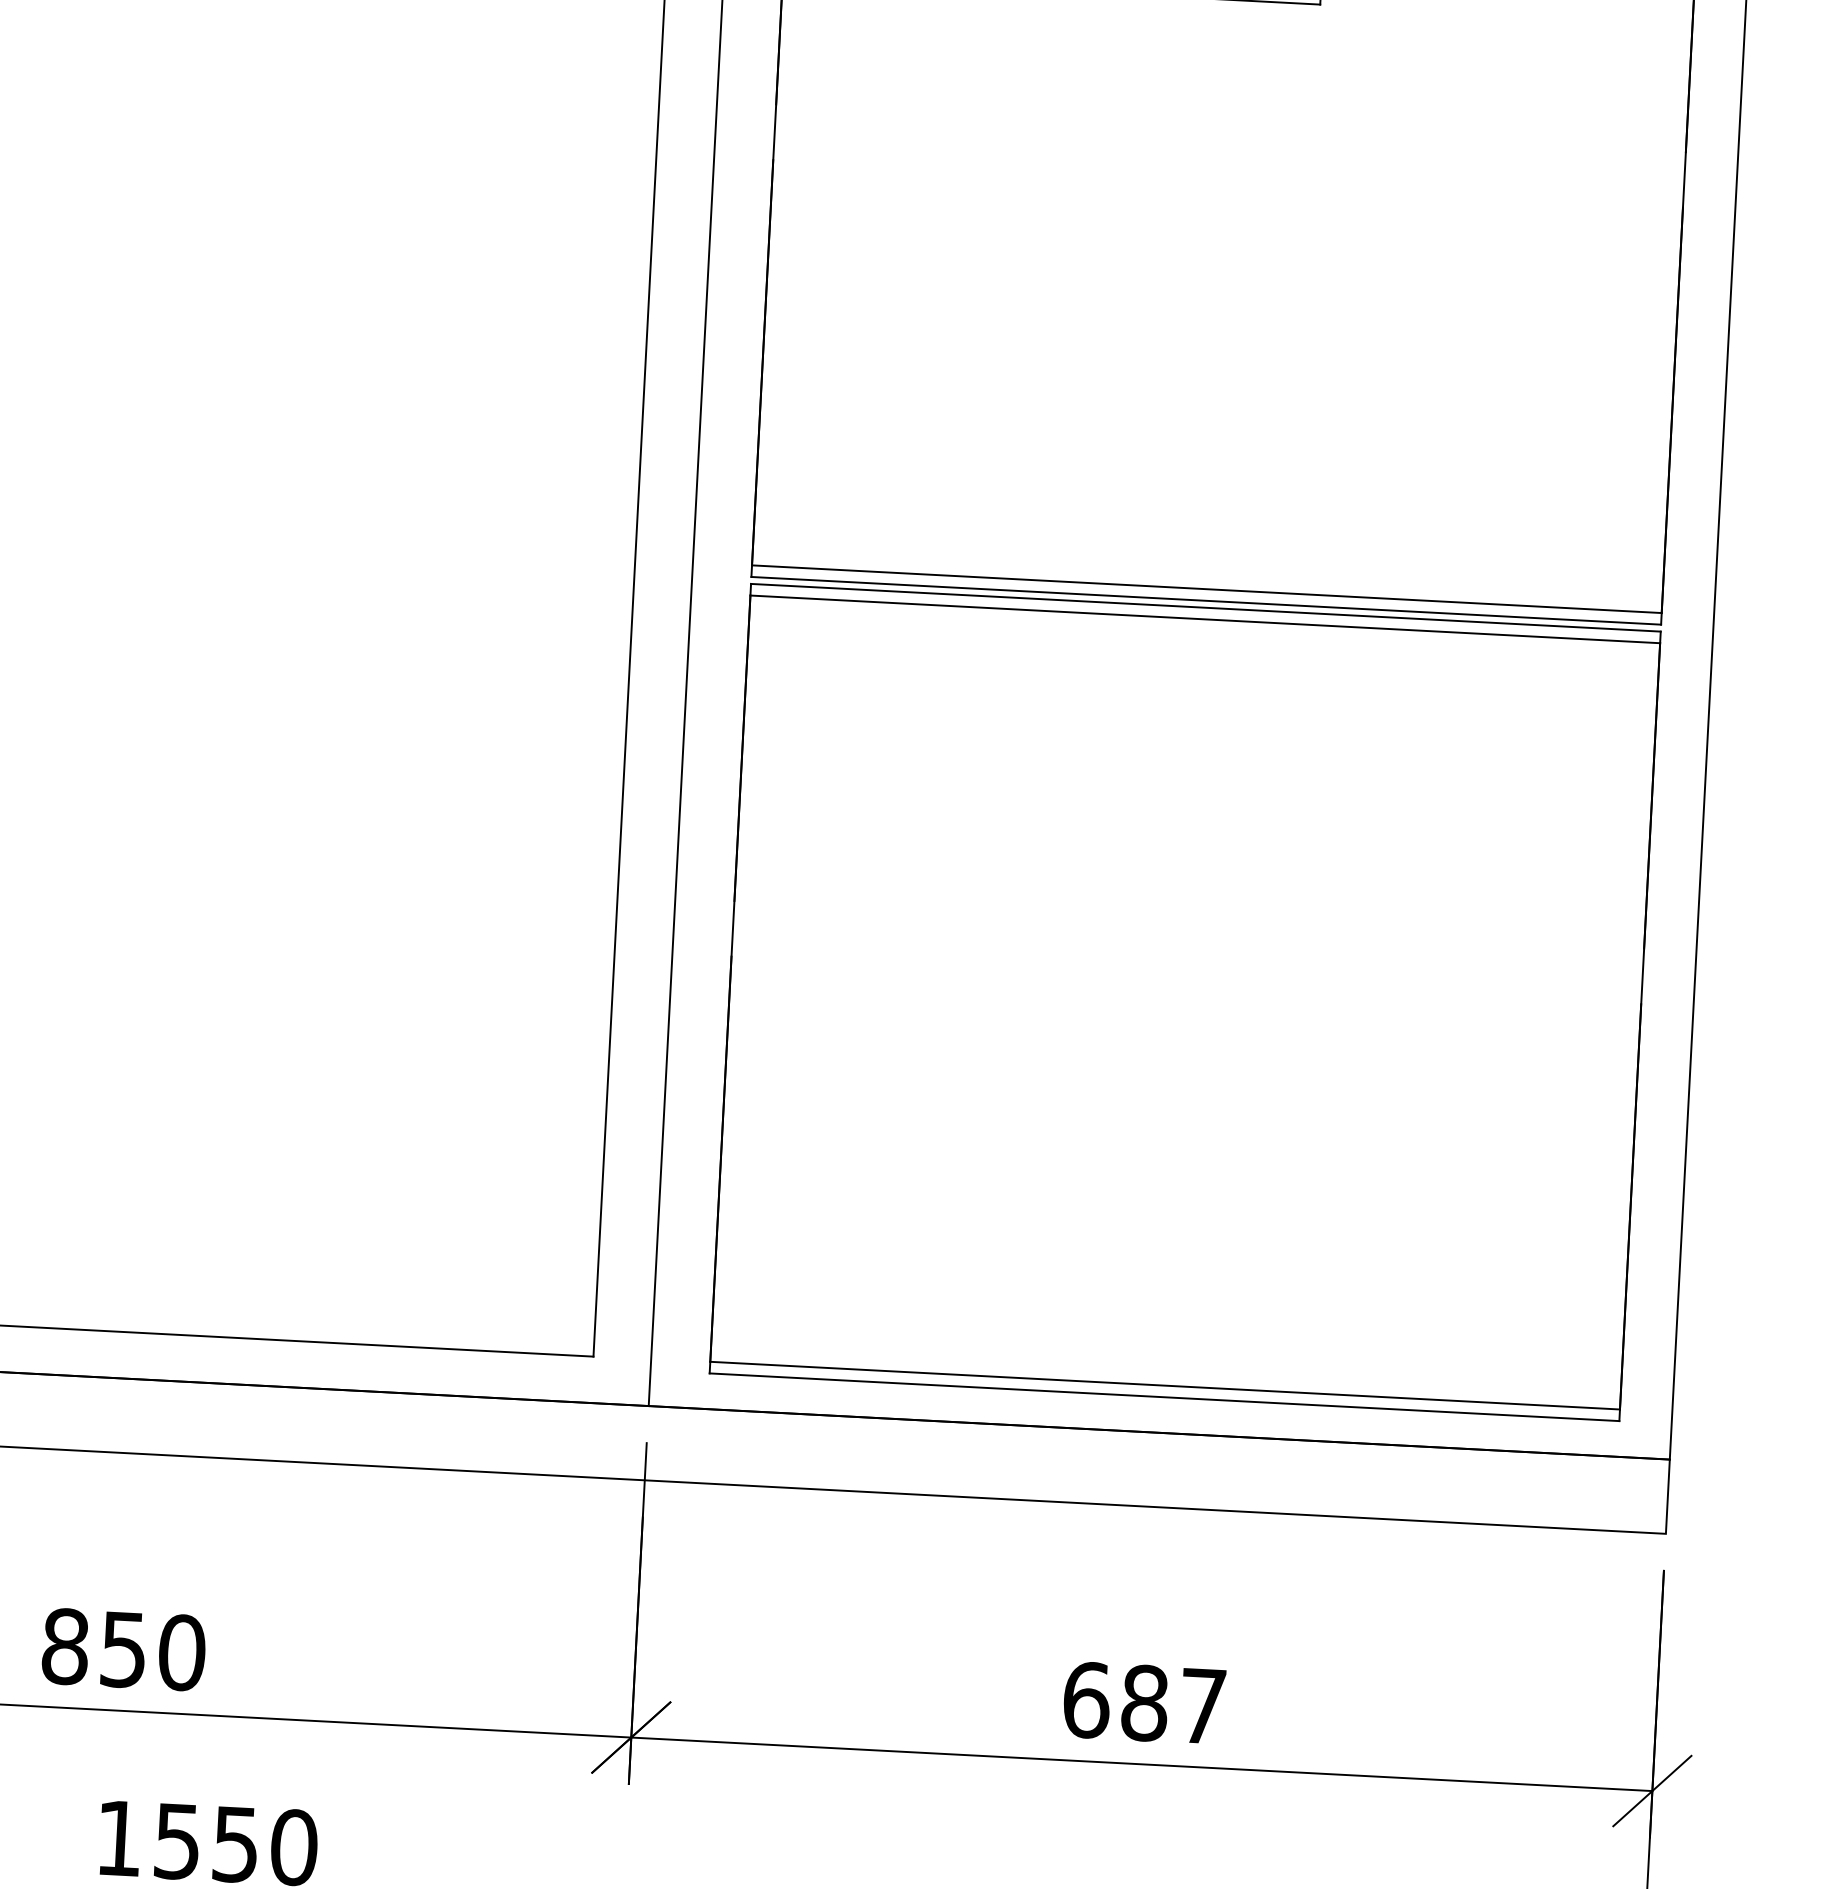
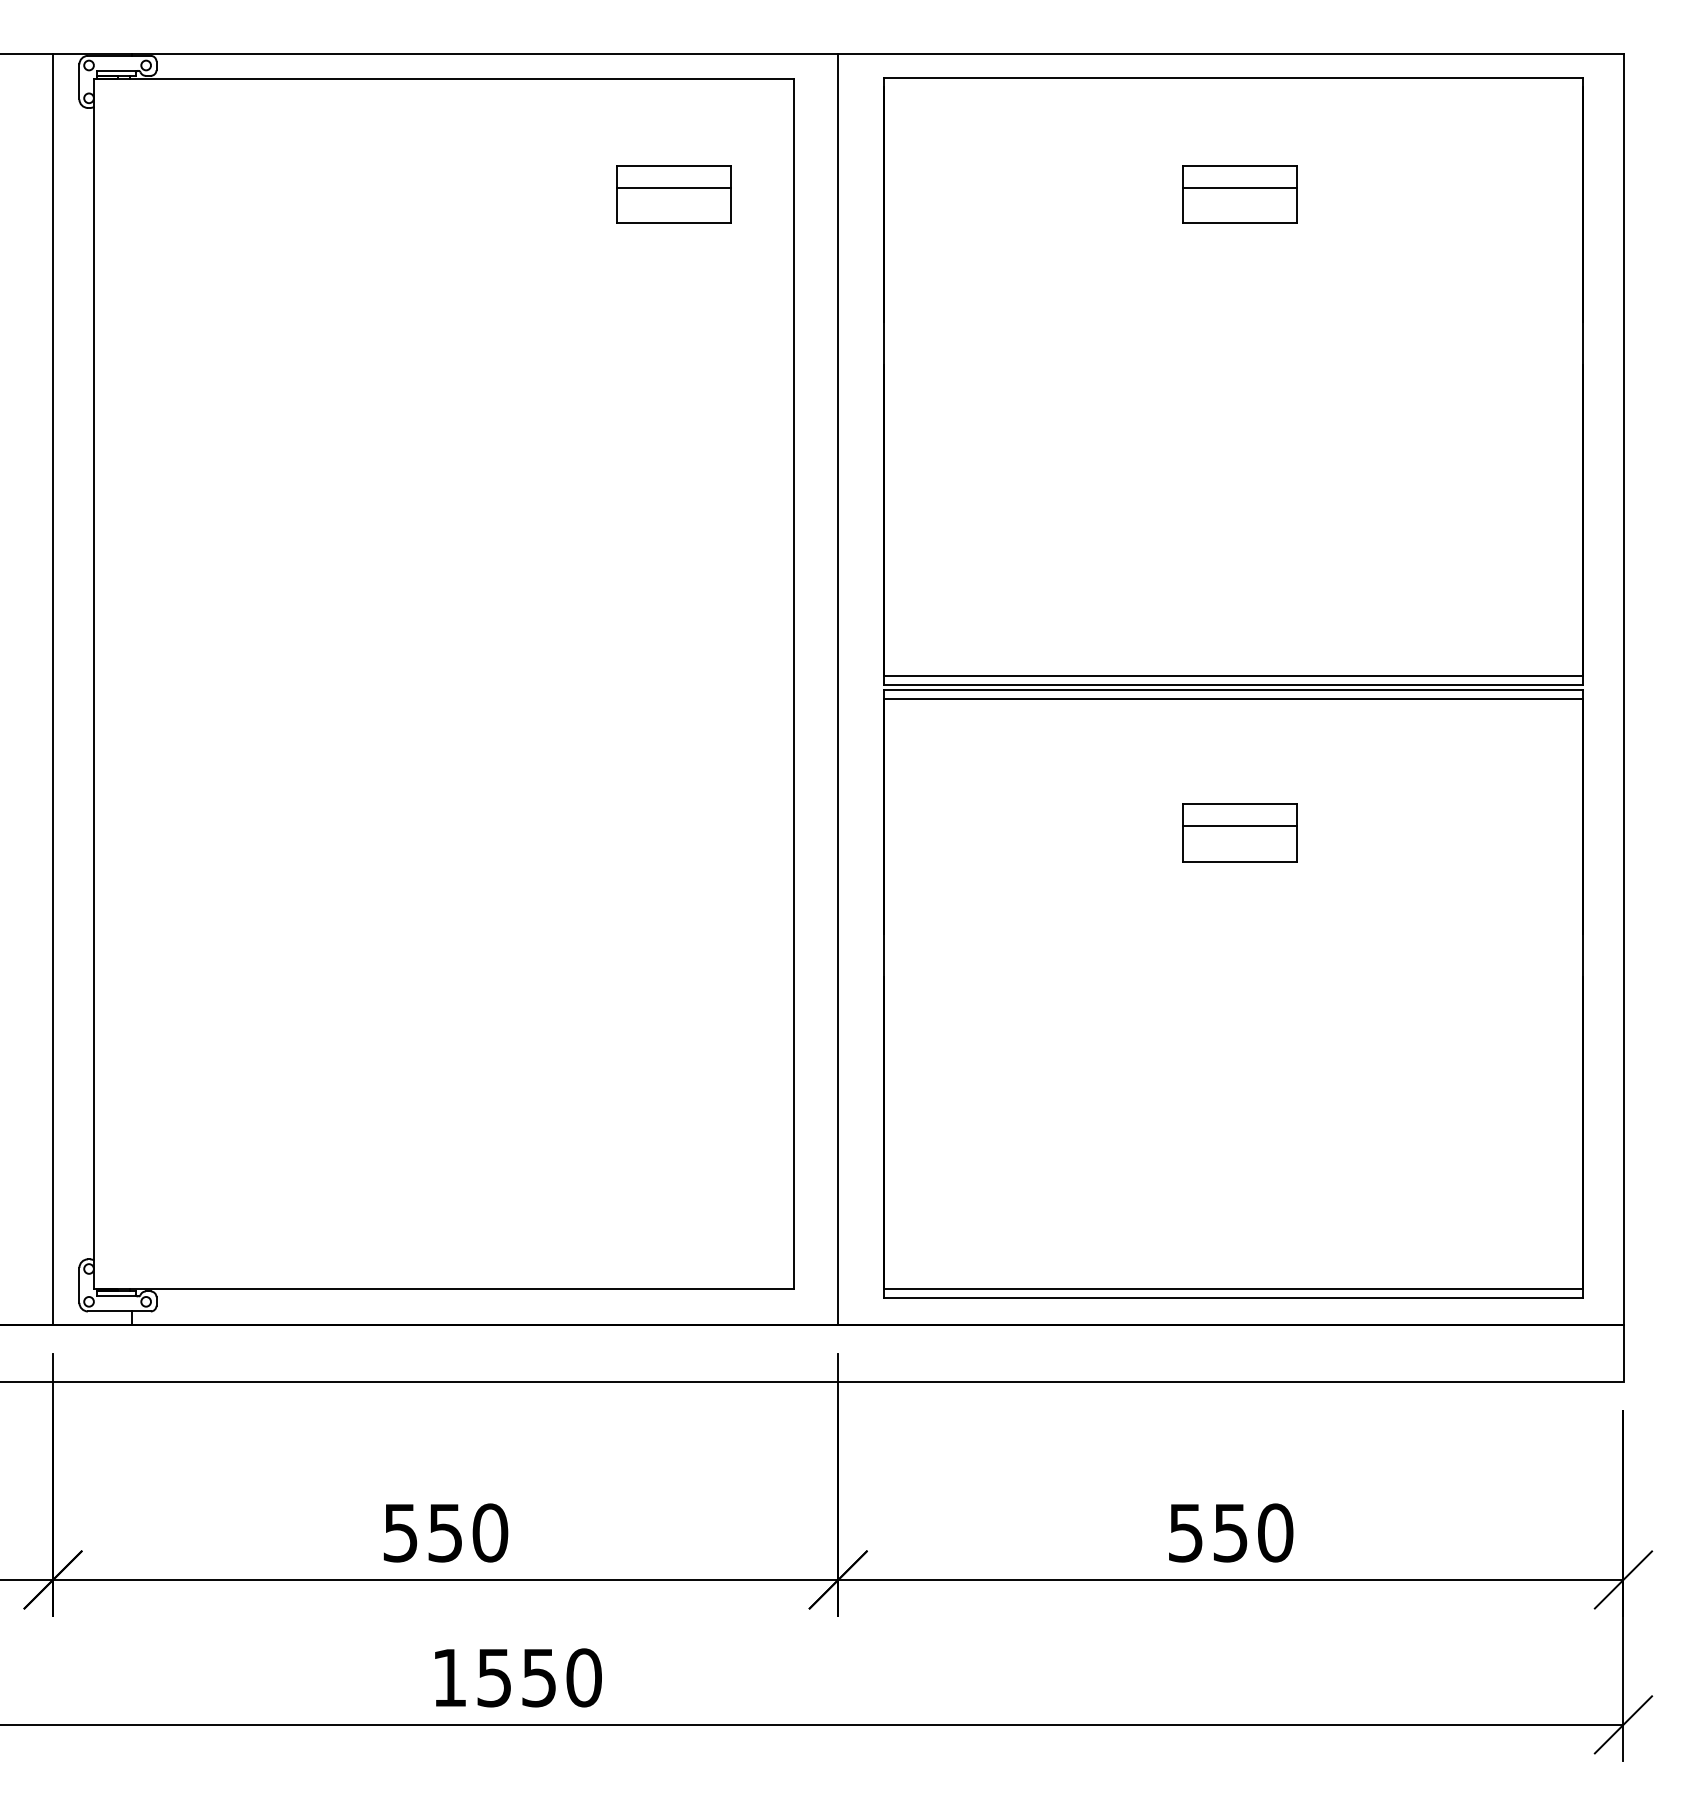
part: (1204, 792) -> (1239, 832), added
text: (65, 1646) -> (400, 1532), 850 -> 550
text: (1144, 1702) -> (1230, 1532), 687 -> 550

